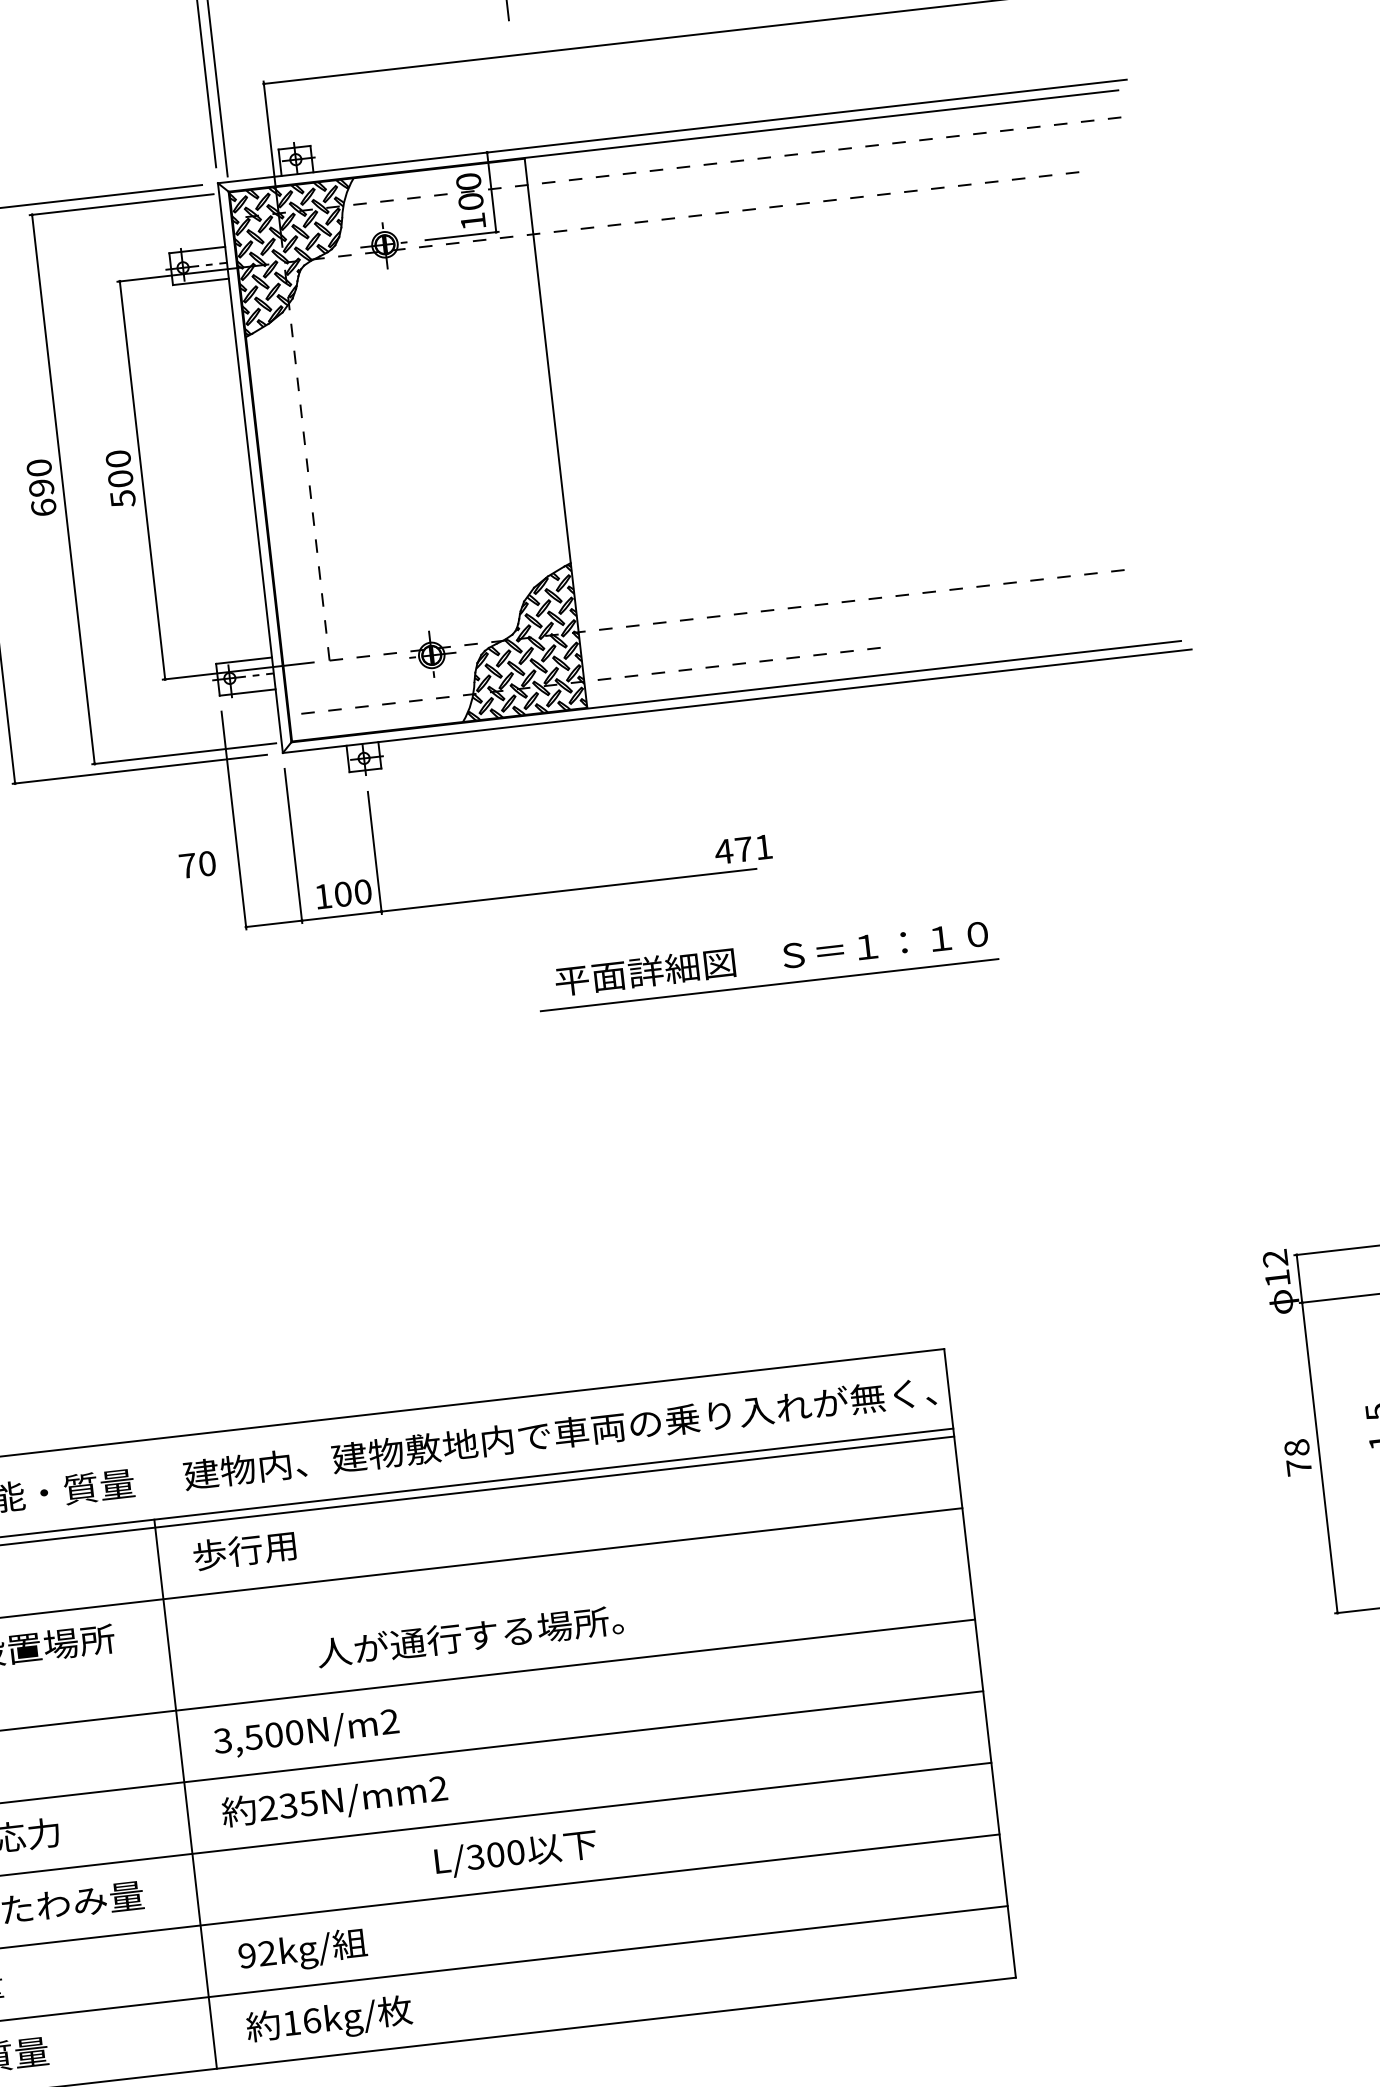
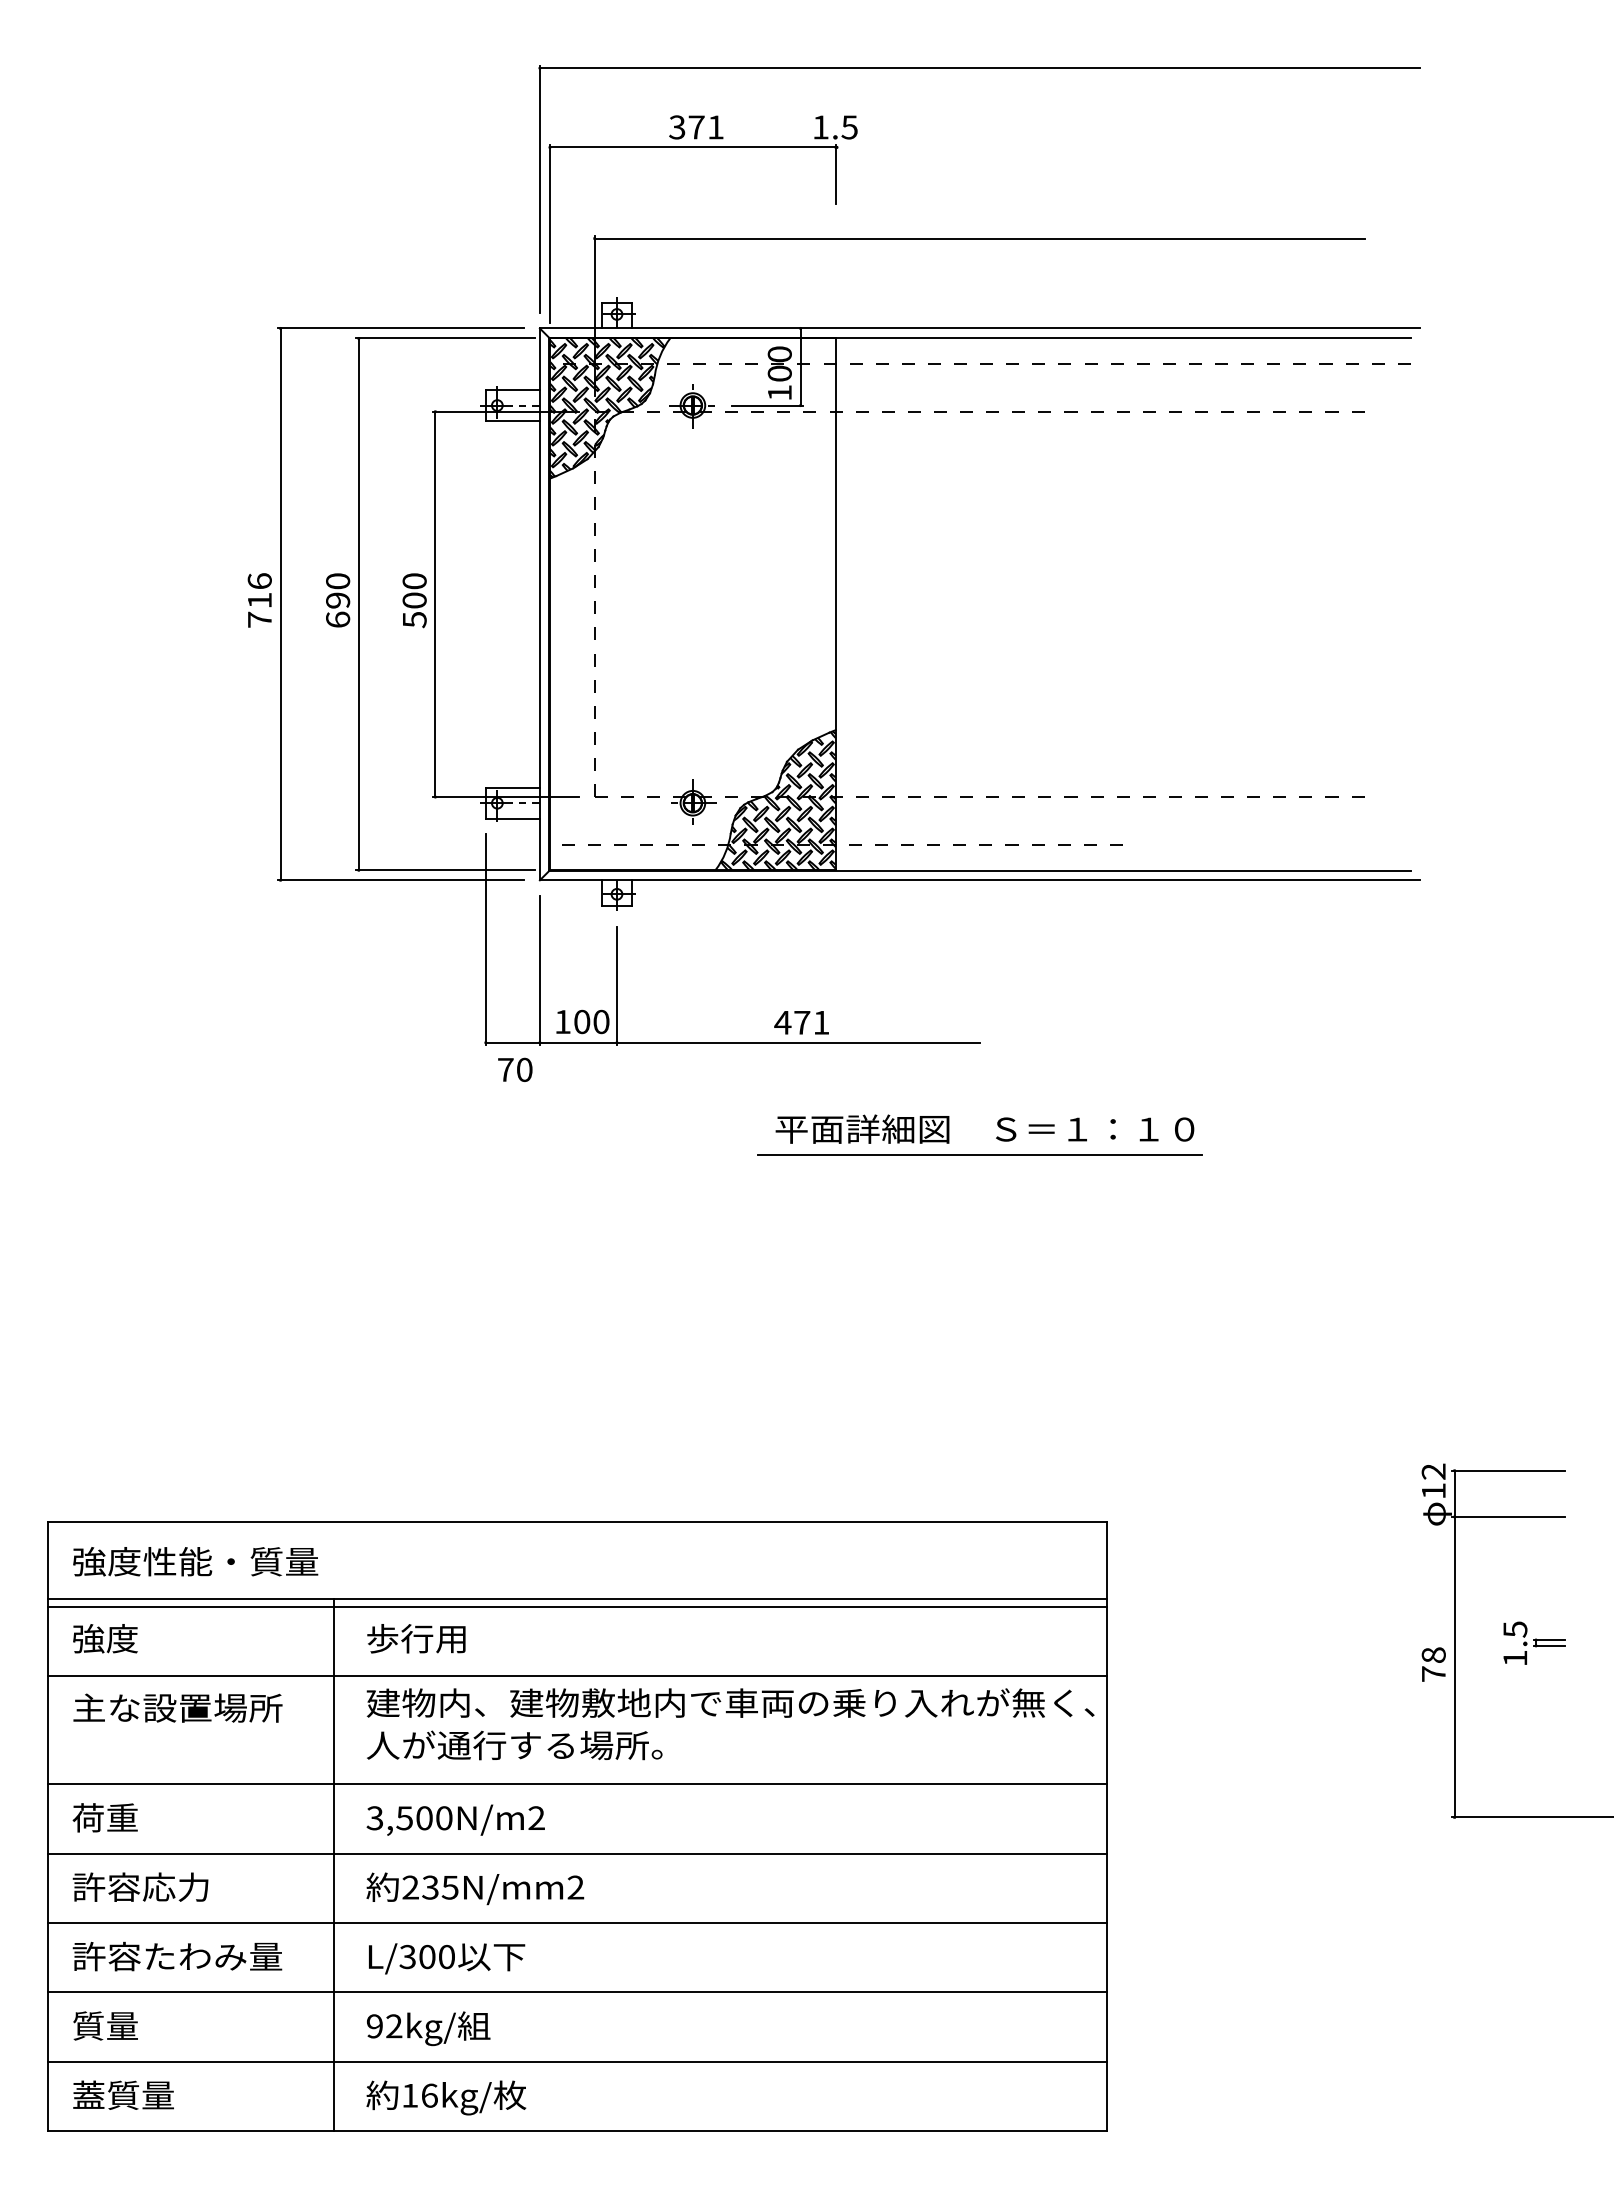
text: (743, 849) -> (801, 1022), moved
text: (197, 864) -> (515, 1069), moved
text: (559, 1432) -> (730, 1702), moved
text: (469, 1636) -> (514, 1745), moved
text: (516, 1854) -> (447, 1958), moved

